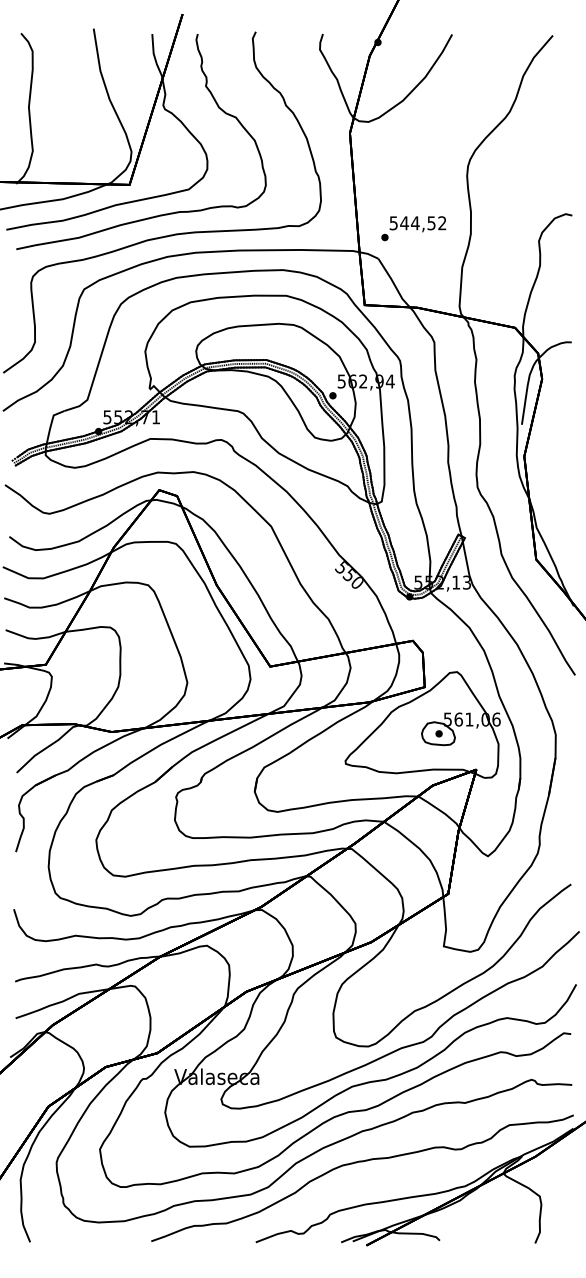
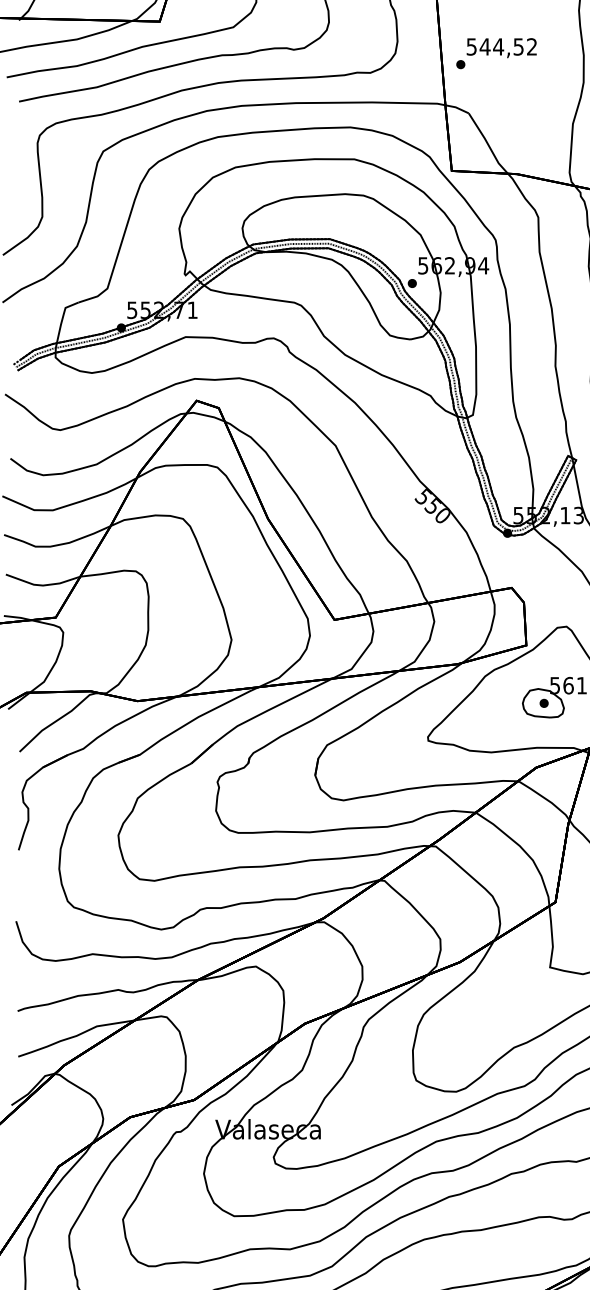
text: (413, 228) -> (496, 53), moved

